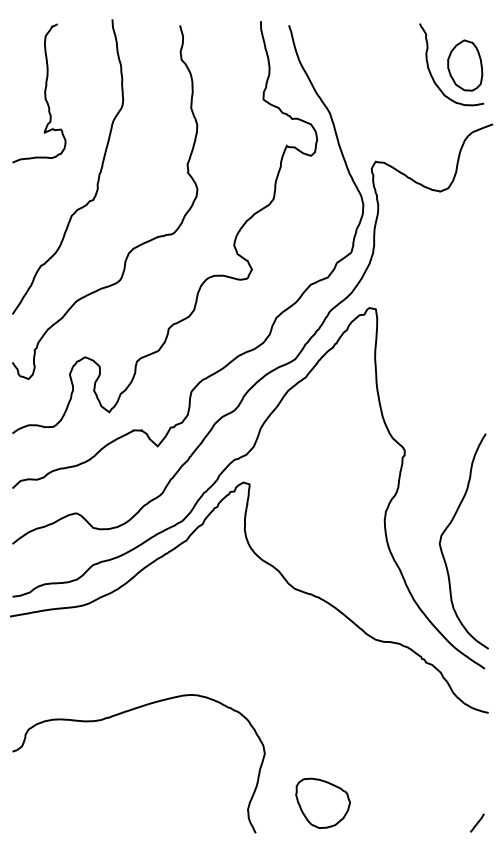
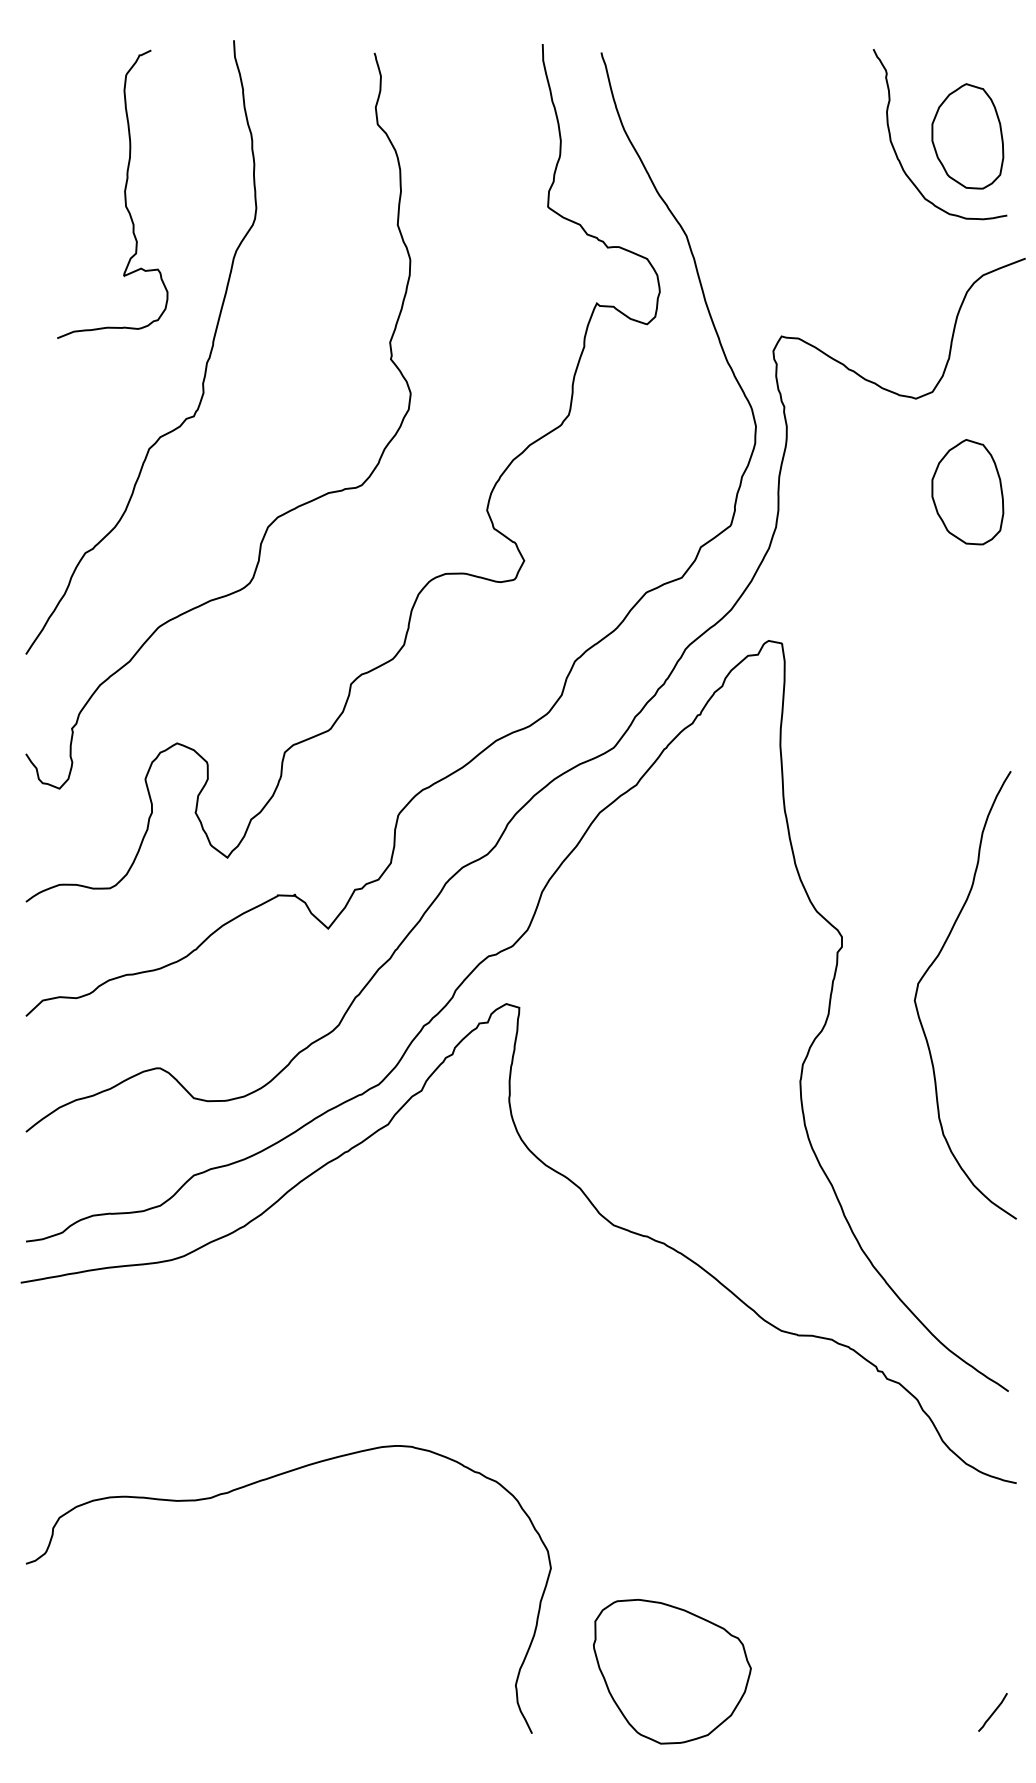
curve: (44, 93) -> (123, 194), moved
part: (465, 236) -> (968, 492), added
curve: (446, 530) -> (928, 972), moved
part: (322, 802) -> (670, 1669), size x1.4

